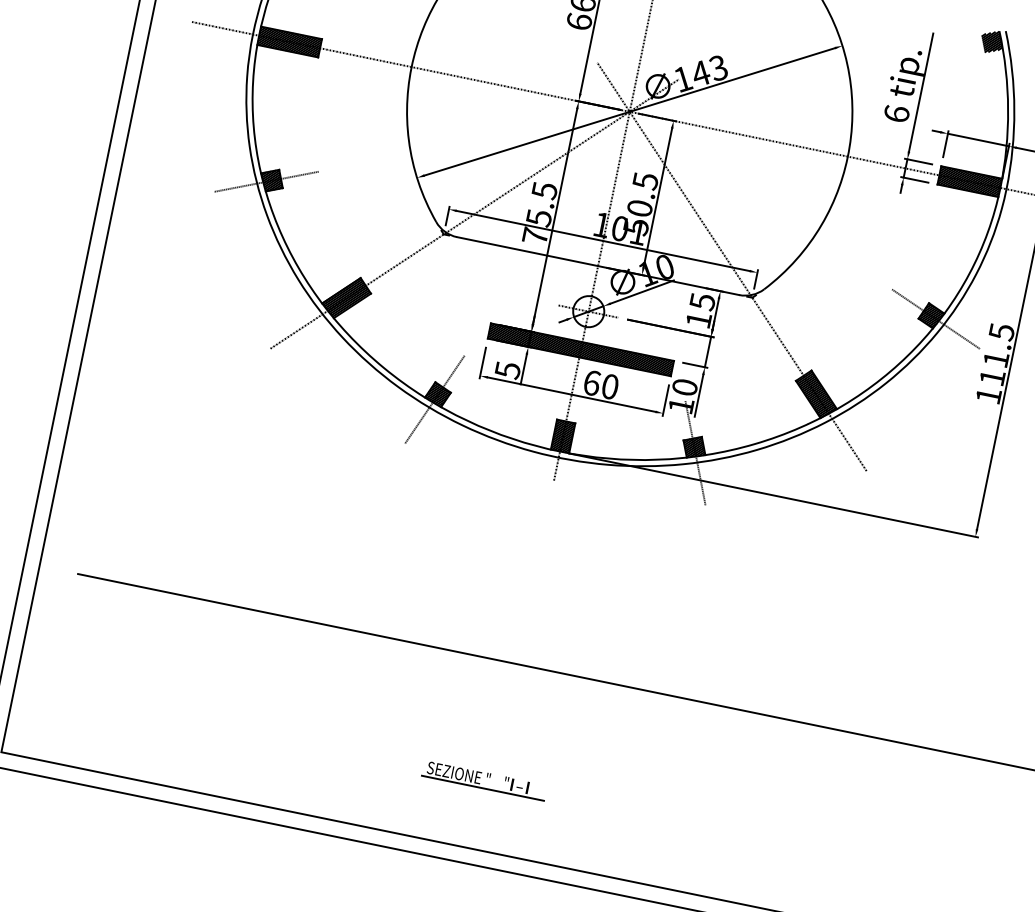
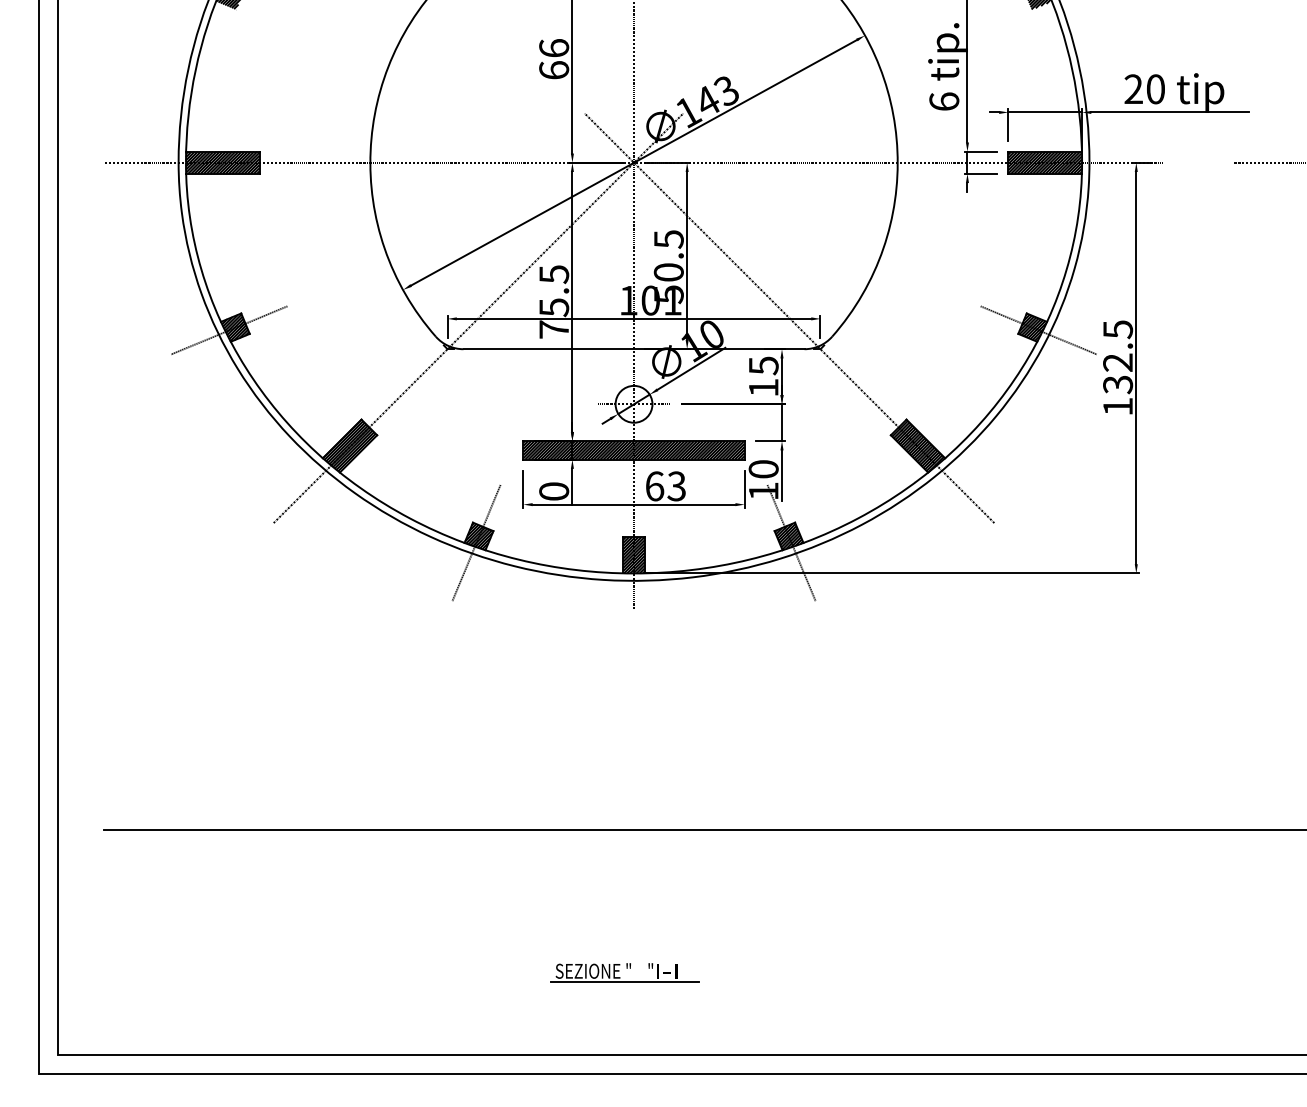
text: (994, 368) -> (1118, 373), 111.5 -> 132.5
text: (508, 370) -> (554, 491), 5 -> 0
text: (609, 386) -> (676, 486), 60 -> 63

